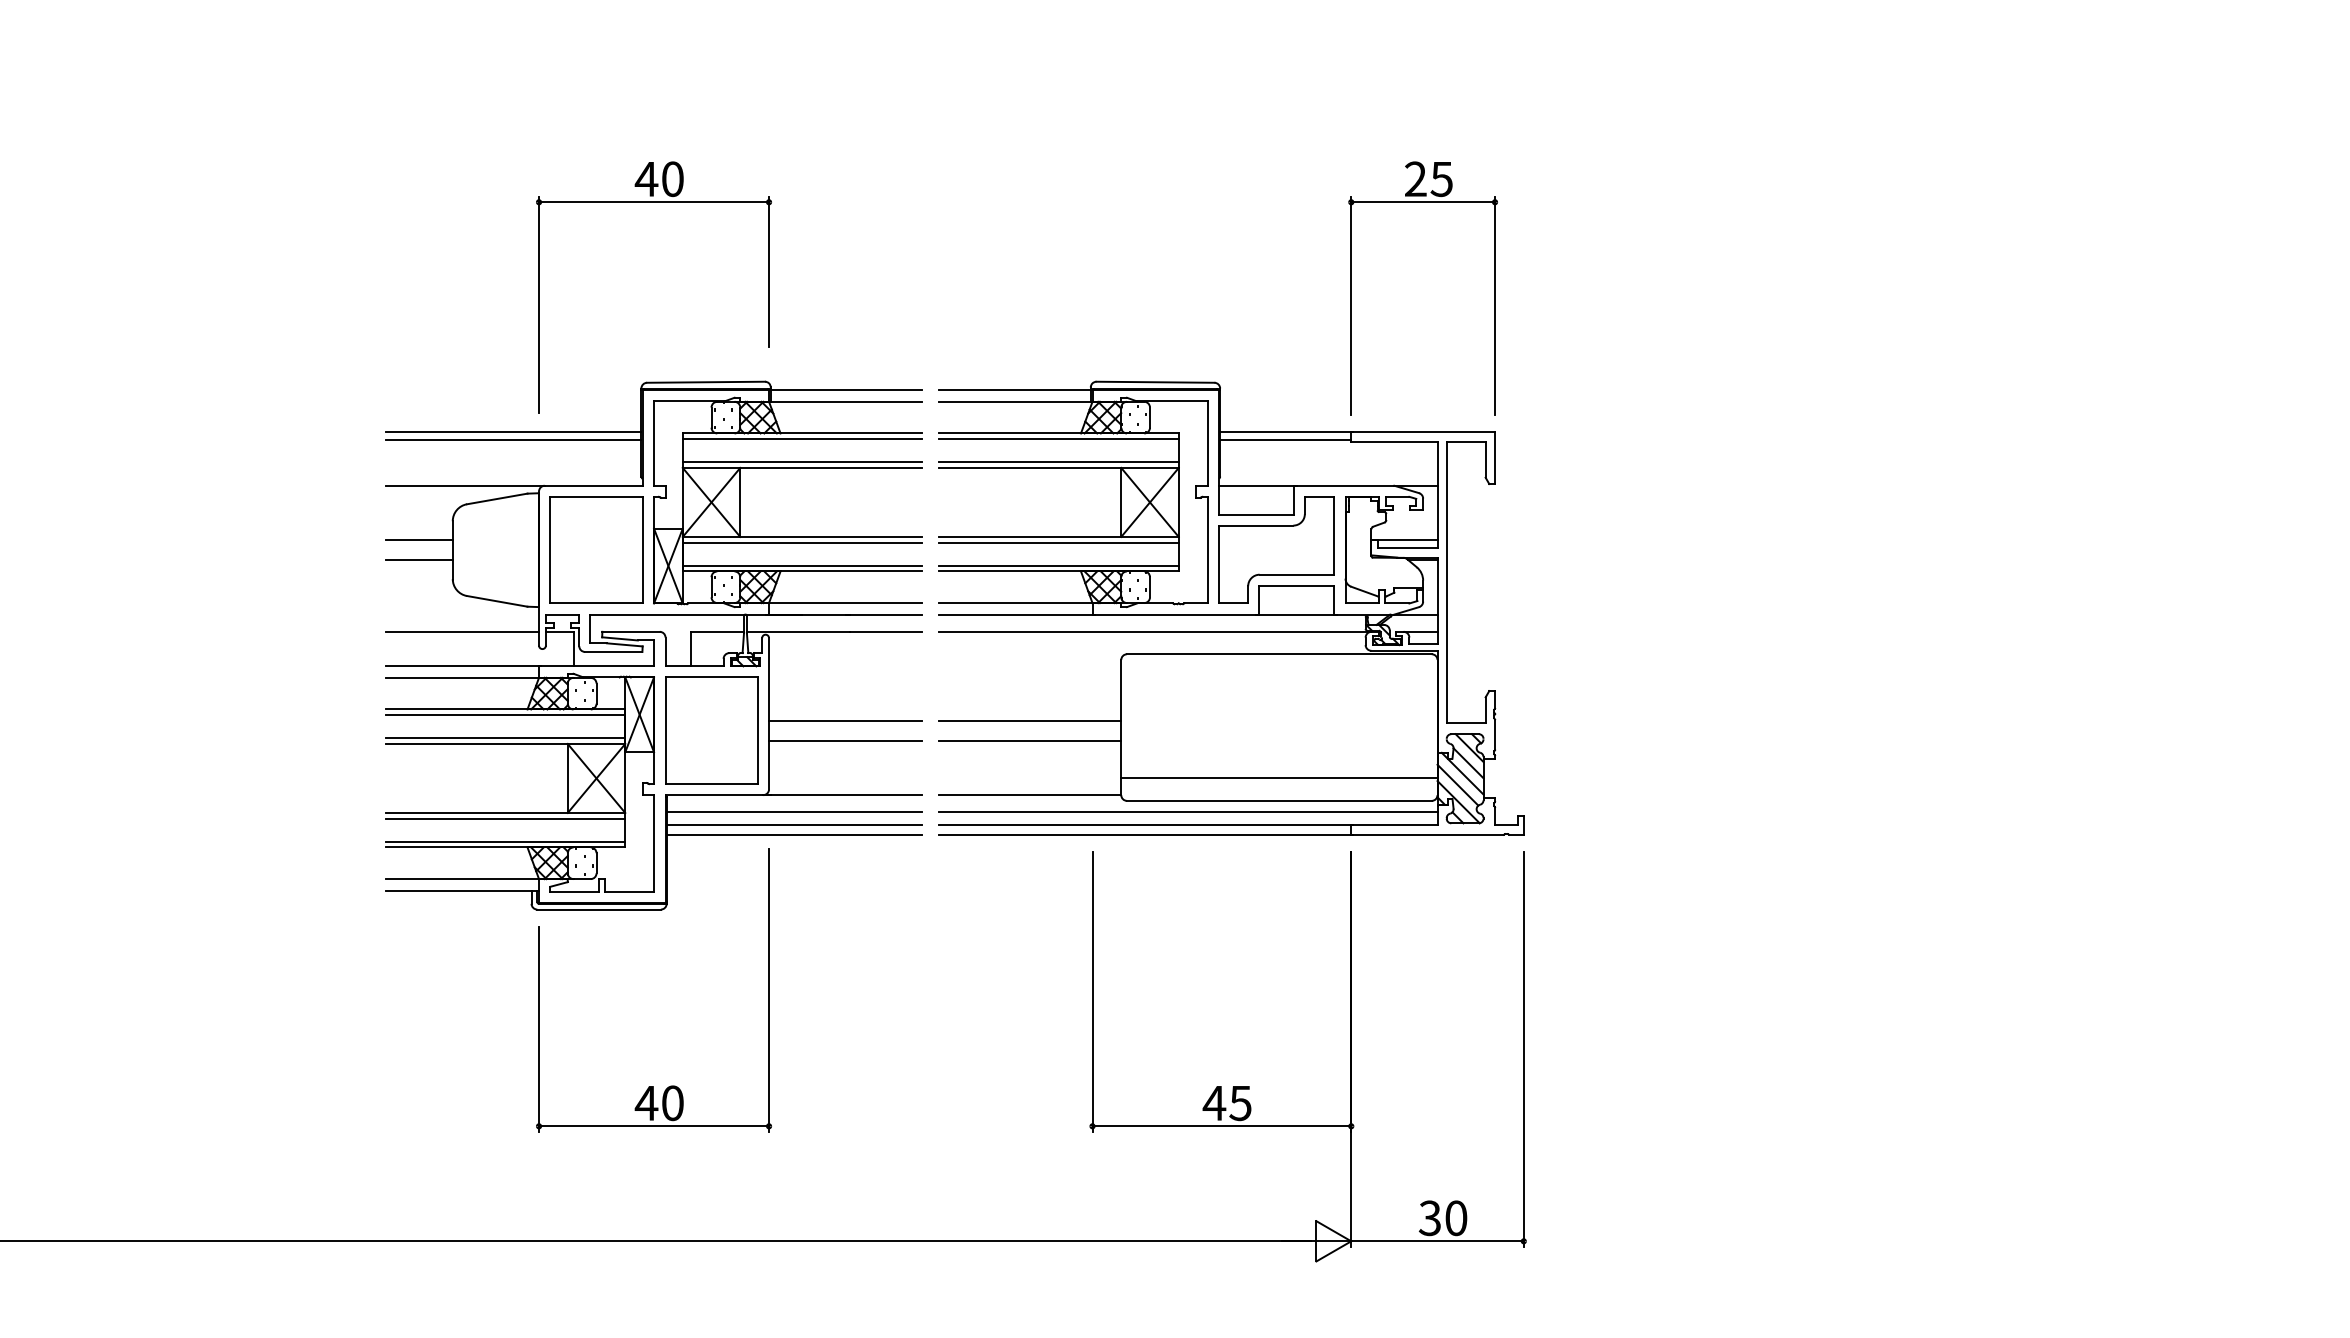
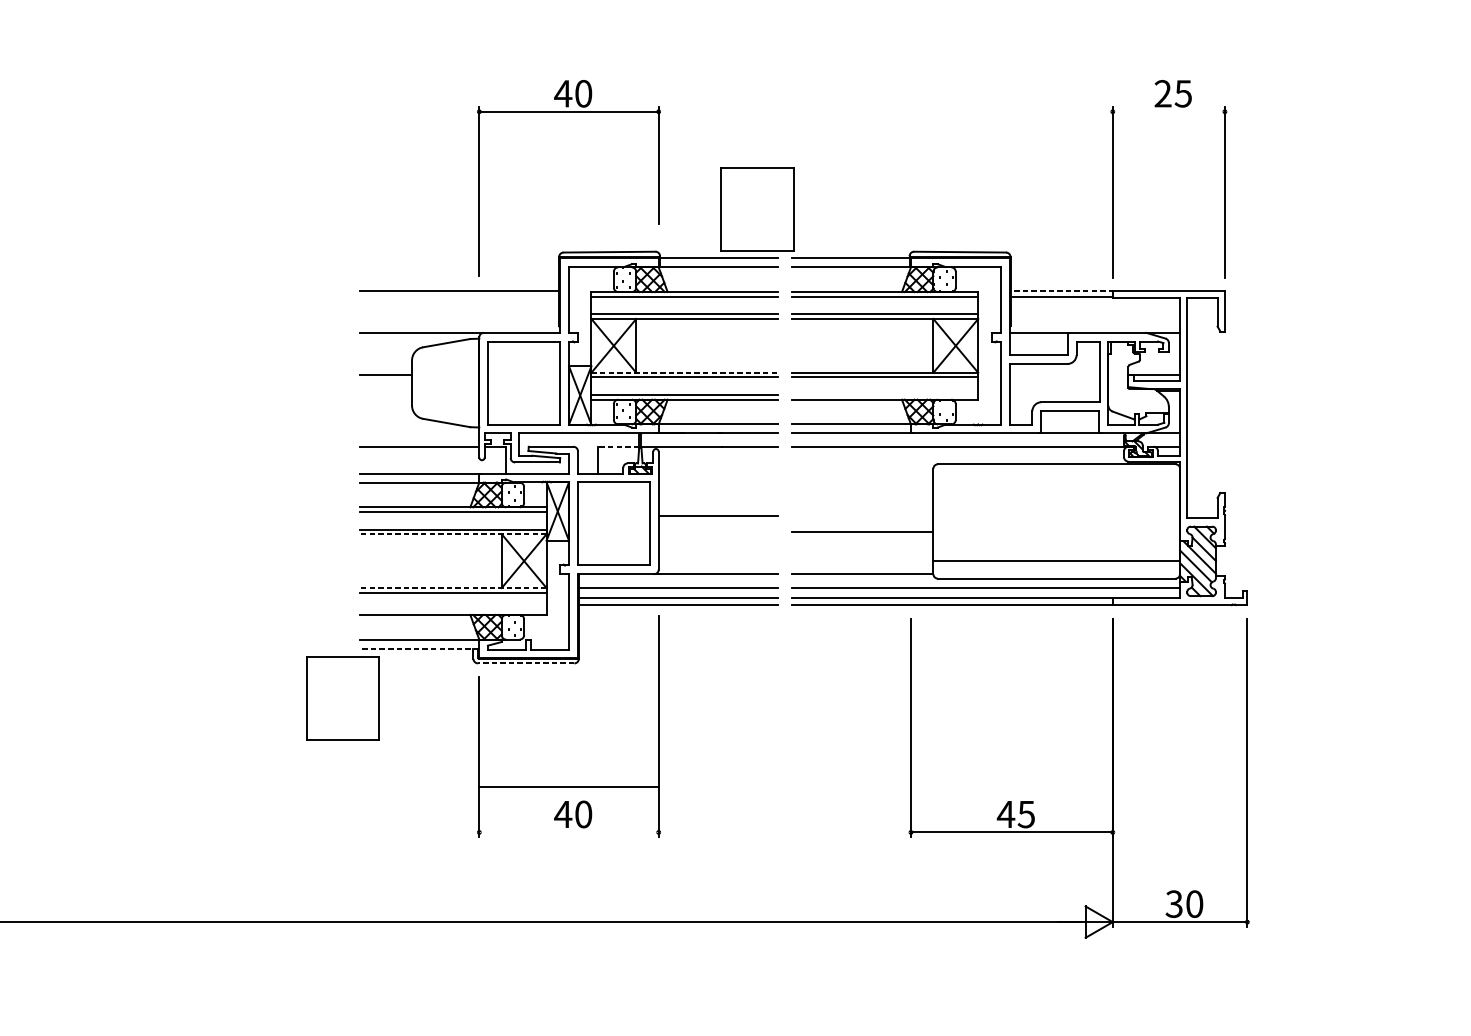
line: (1423, 202) -> (1169, 111), removed
part: (895, 327) -> (757, 209), added
line: (1286, 432) -> (1062, 291), solid -> dashed
line: (513, 440) -> (459, 297), removed
line: (802, 536) -> (684, 372), solid -> dashed
line: (418, 559) -> (385, 390), removed
line: (1058, 565) -> (884, 395), removed
line: (717, 631) -> (618, 446), solid -> dashed
line: (1030, 720) -> (862, 515), removed
line: (845, 740) -> (718, 531), removed
line: (505, 743) -> (453, 533), solid -> dashed
line: (505, 812) -> (453, 587), solid -> dashed
line: (505, 841) -> (453, 610), removed
line: (462, 890) -> (419, 648), solid -> dashed
line: (599, 909) -> (526, 663), solid -> dashed
part: (364, 953) -> (343, 697), added
line: (654, 1126) -> (569, 787), moved

